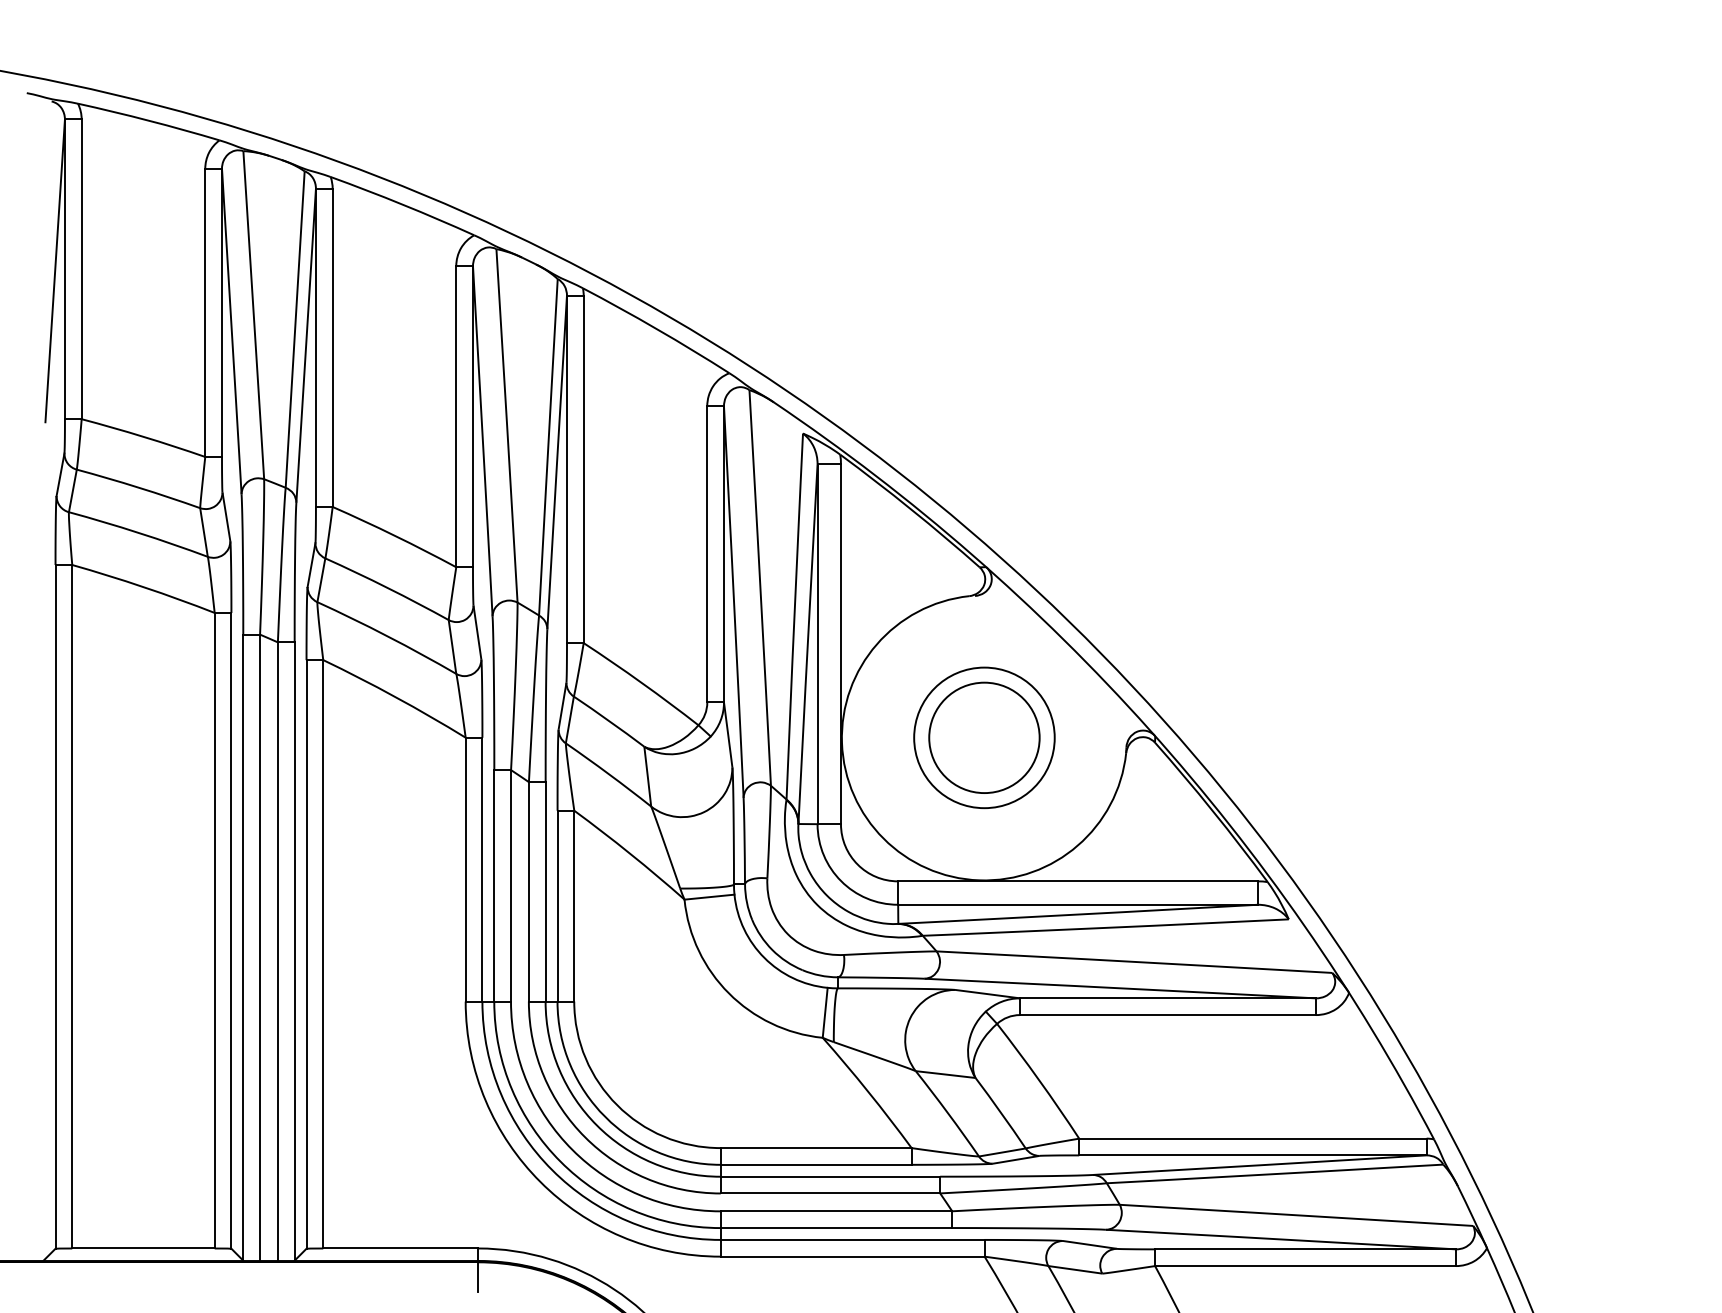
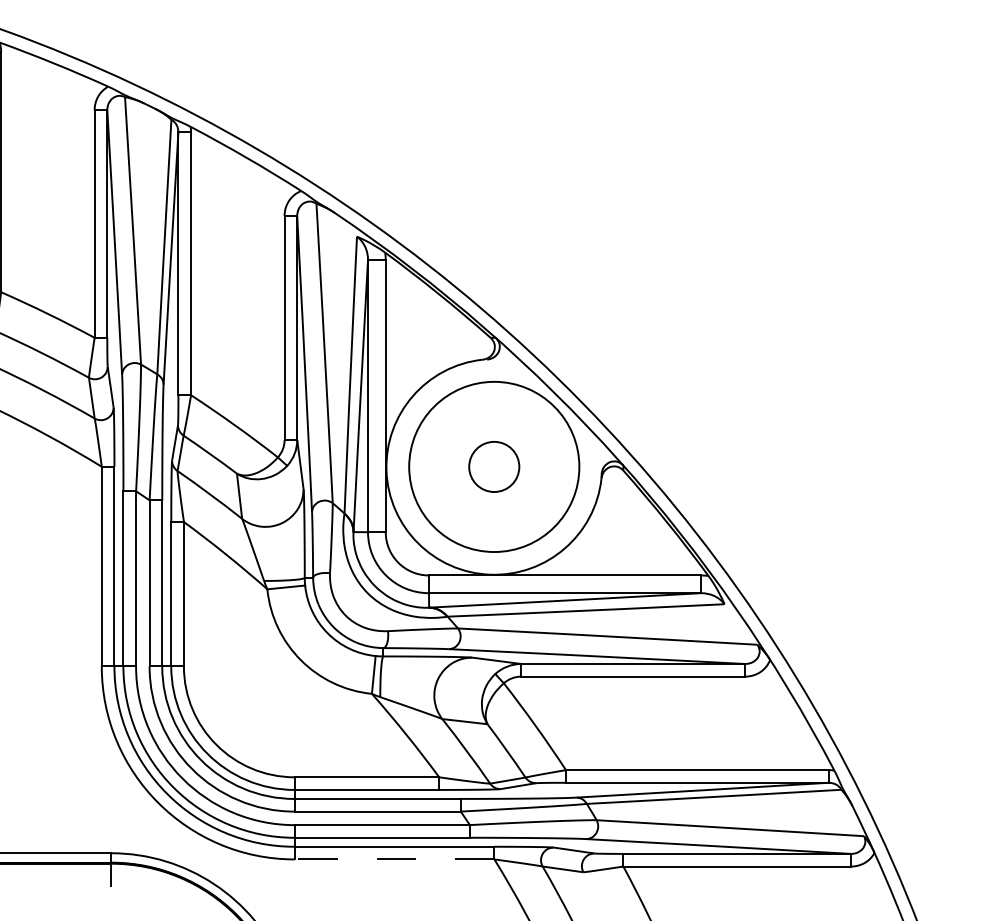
circle: (984, 737) -> (494, 466), size x0.6
circle: (984, 737) -> (494, 466), size x1.6
line: (852, 1256) -> (394, 859), solid -> dashed

